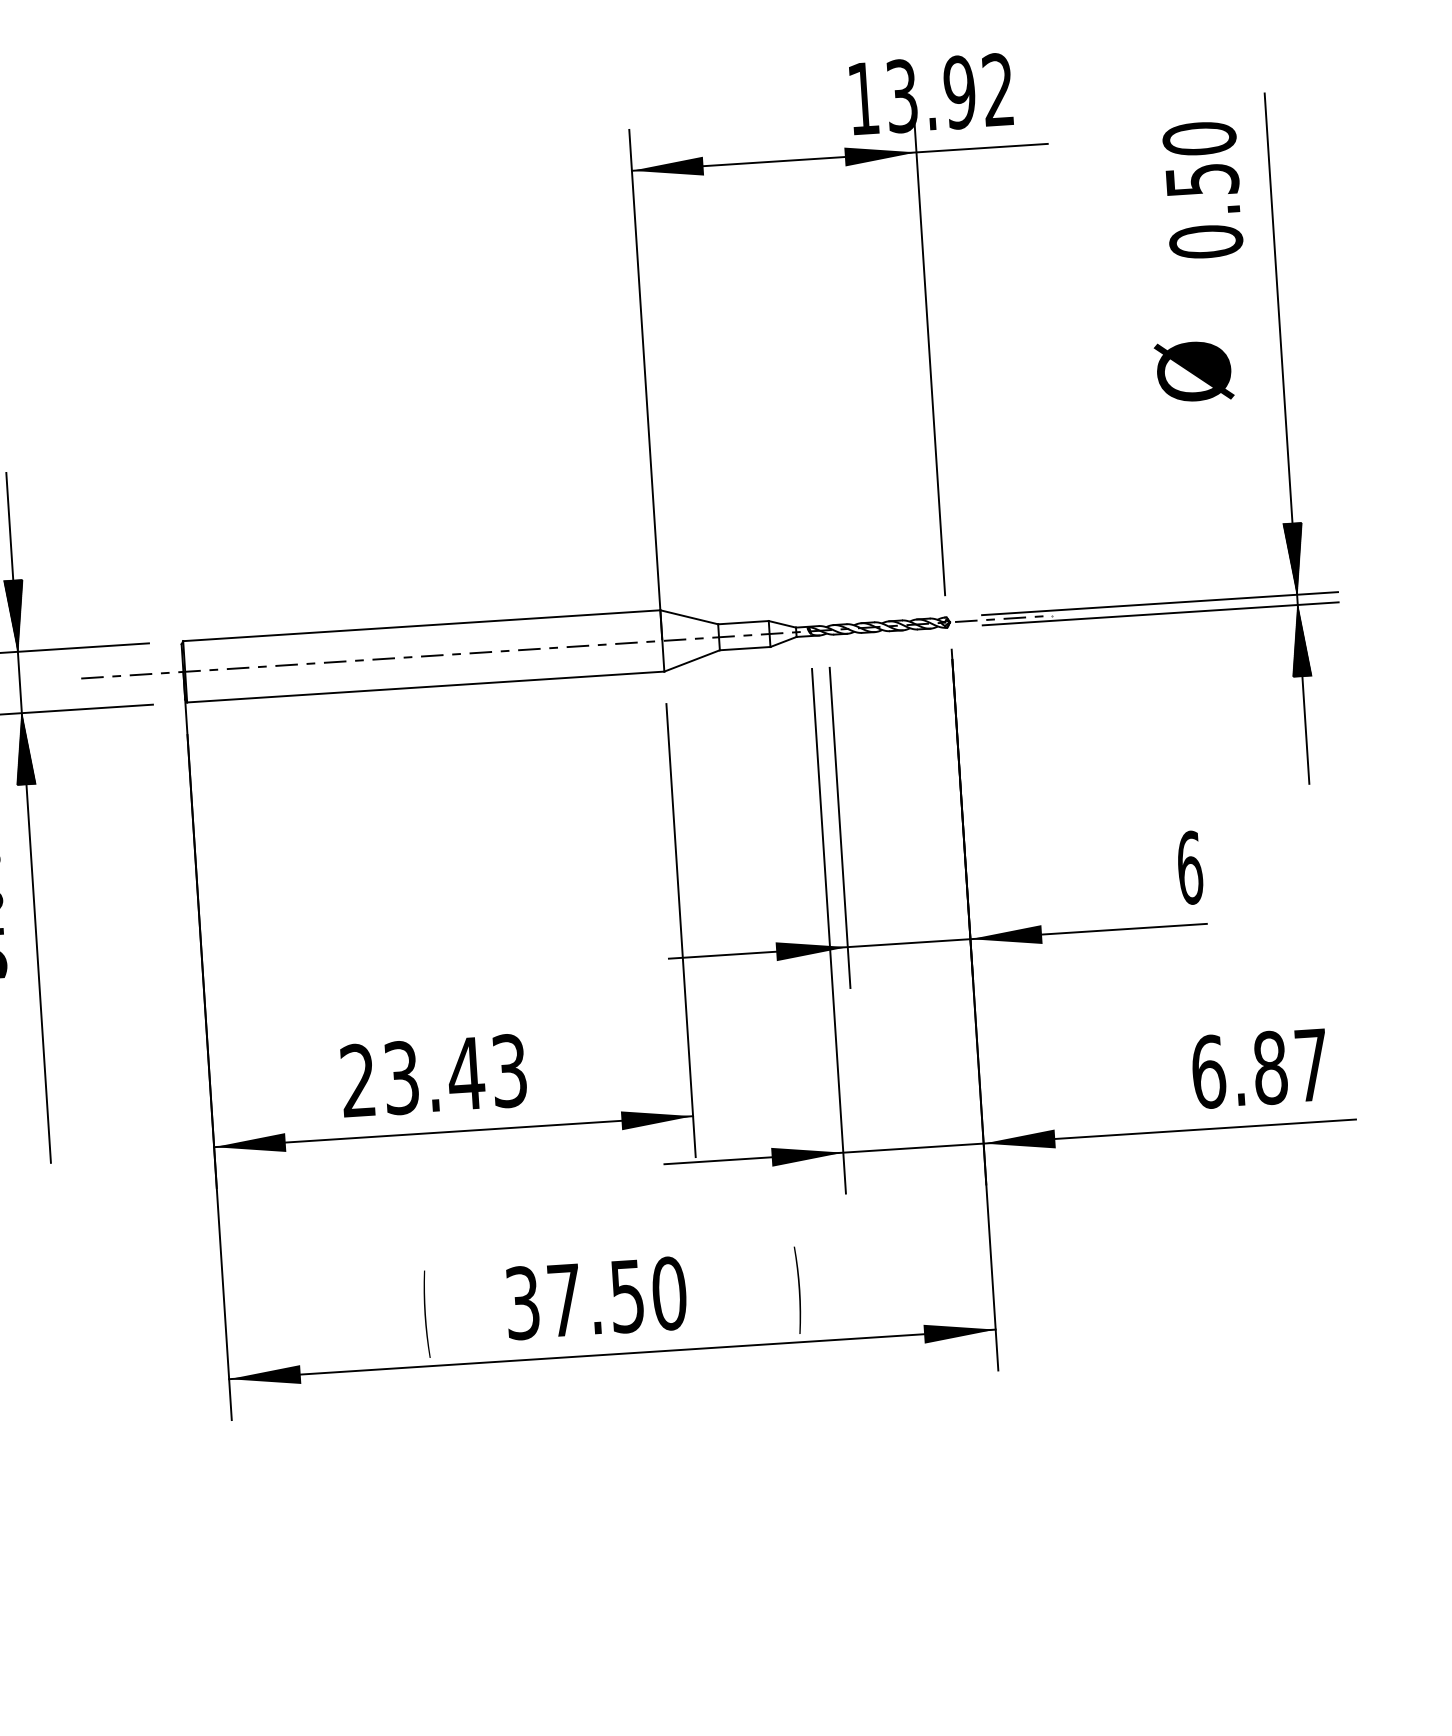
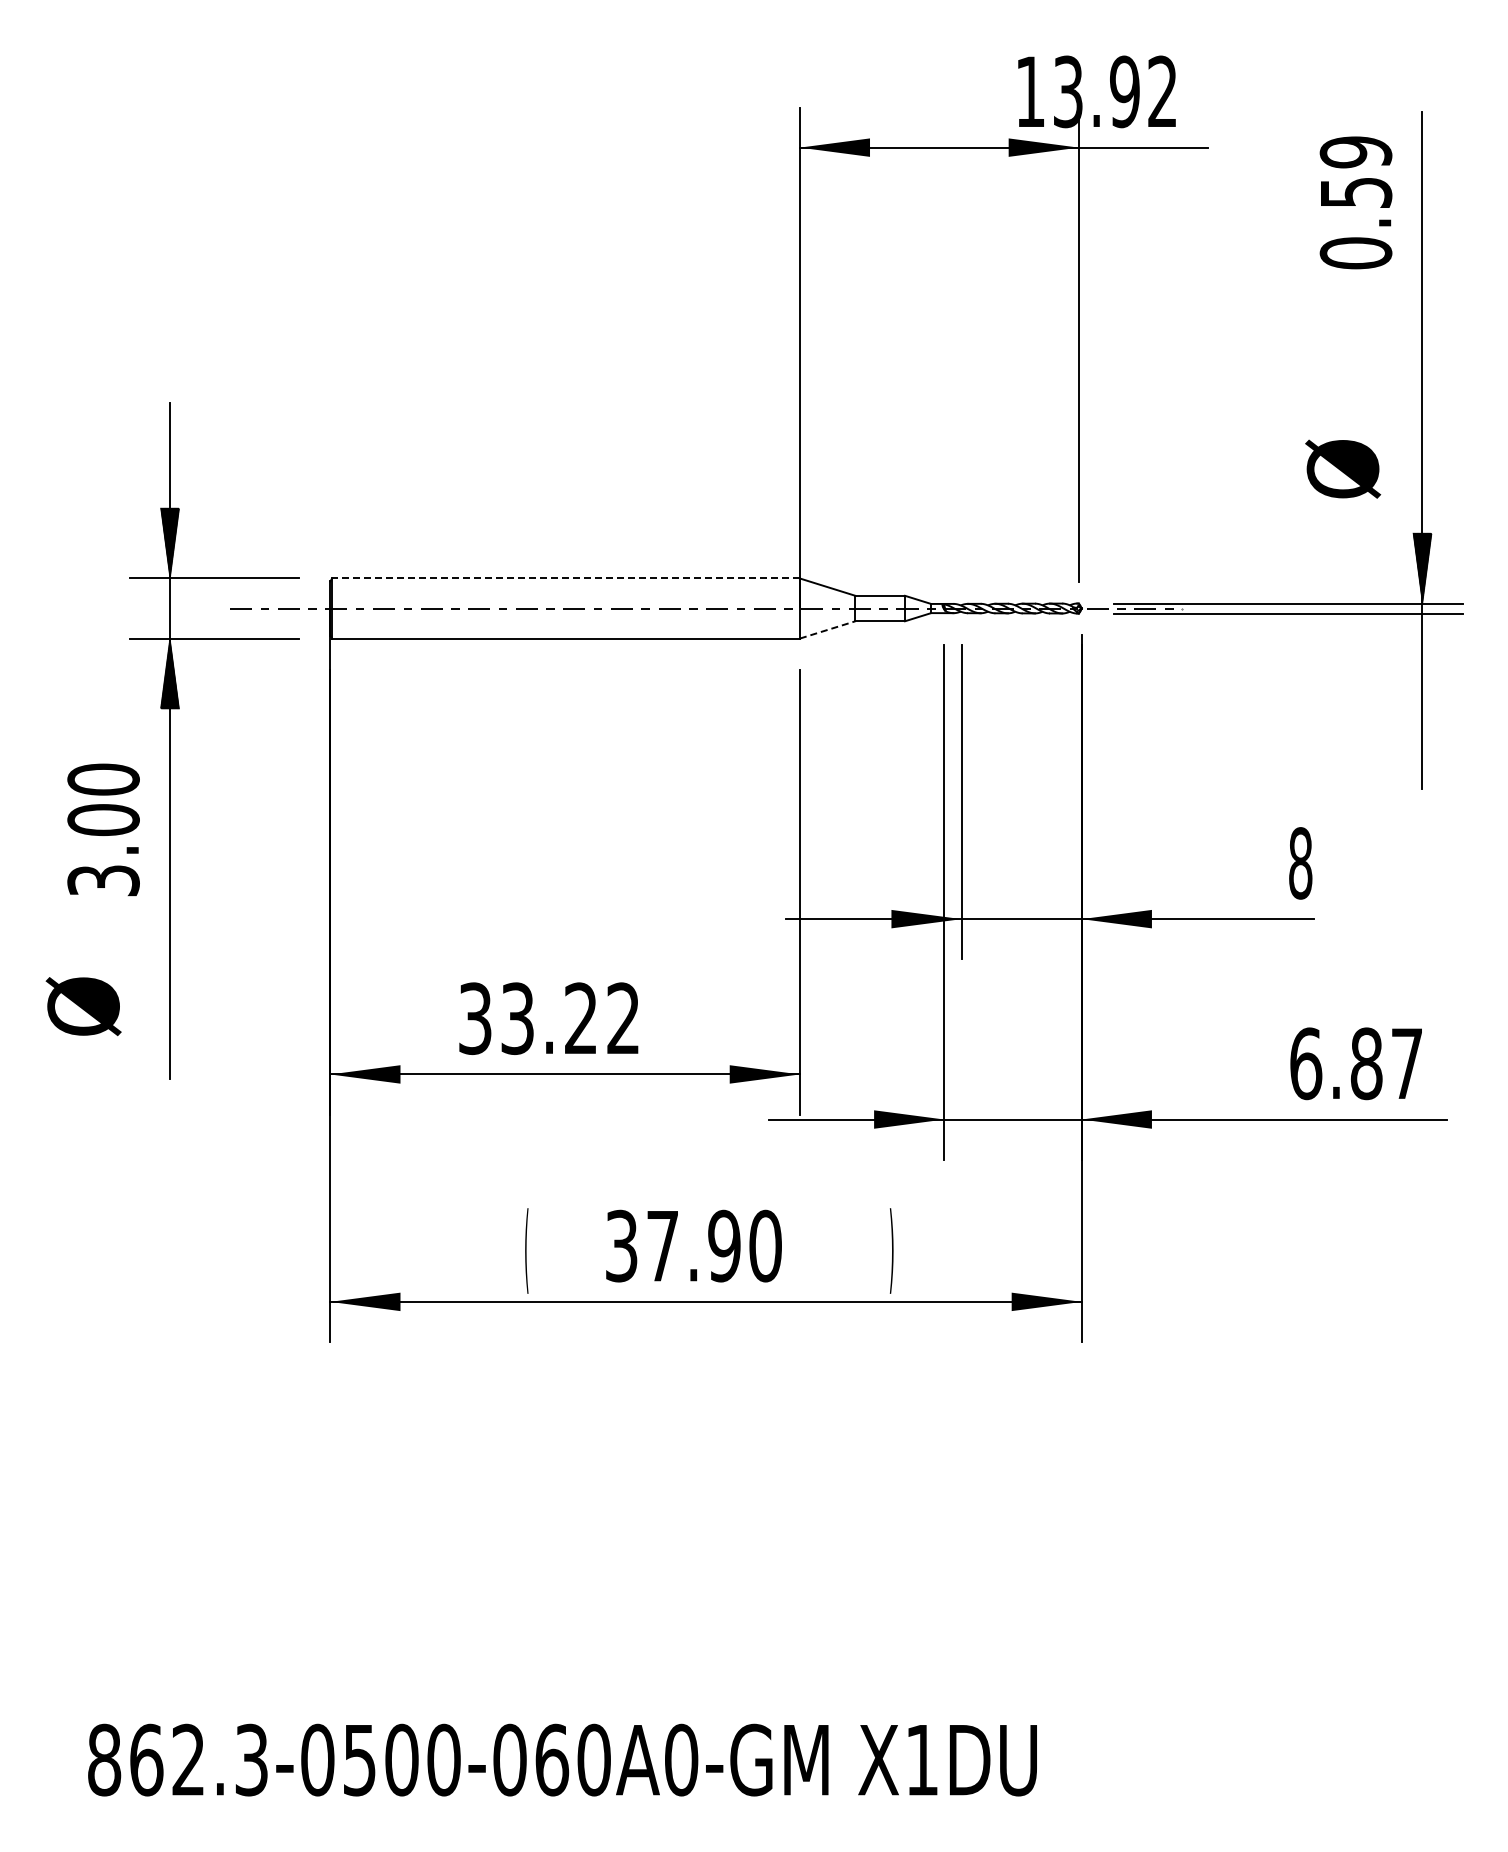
text: (1199, 139) -> (1355, 152), 0.50 -> 0.59
text: (1194, 370) -> (1343, 468), moved
line: (421, 625) -> (565, 578), solid -> dashed
hatch: (1300, 640) -> (1422, 648), removed
line: (692, 660) -> (828, 629), solid -> dashed
text: (1189, 867) -> (1300, 863), 6 -> 8
text: (433, 1075) -> (549, 1018), 23.43 -> 33.22
text: (627, 1295) -> (724, 1245), 37.50 -> 37.90

